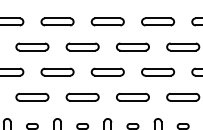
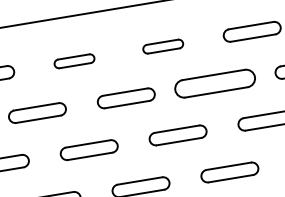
part: (57, 21) -> (74, 60), size x0.7
part: (107, 21) -> (162, 45), size x0.7
part: (132, 46) -> (214, 82), size x1.4

